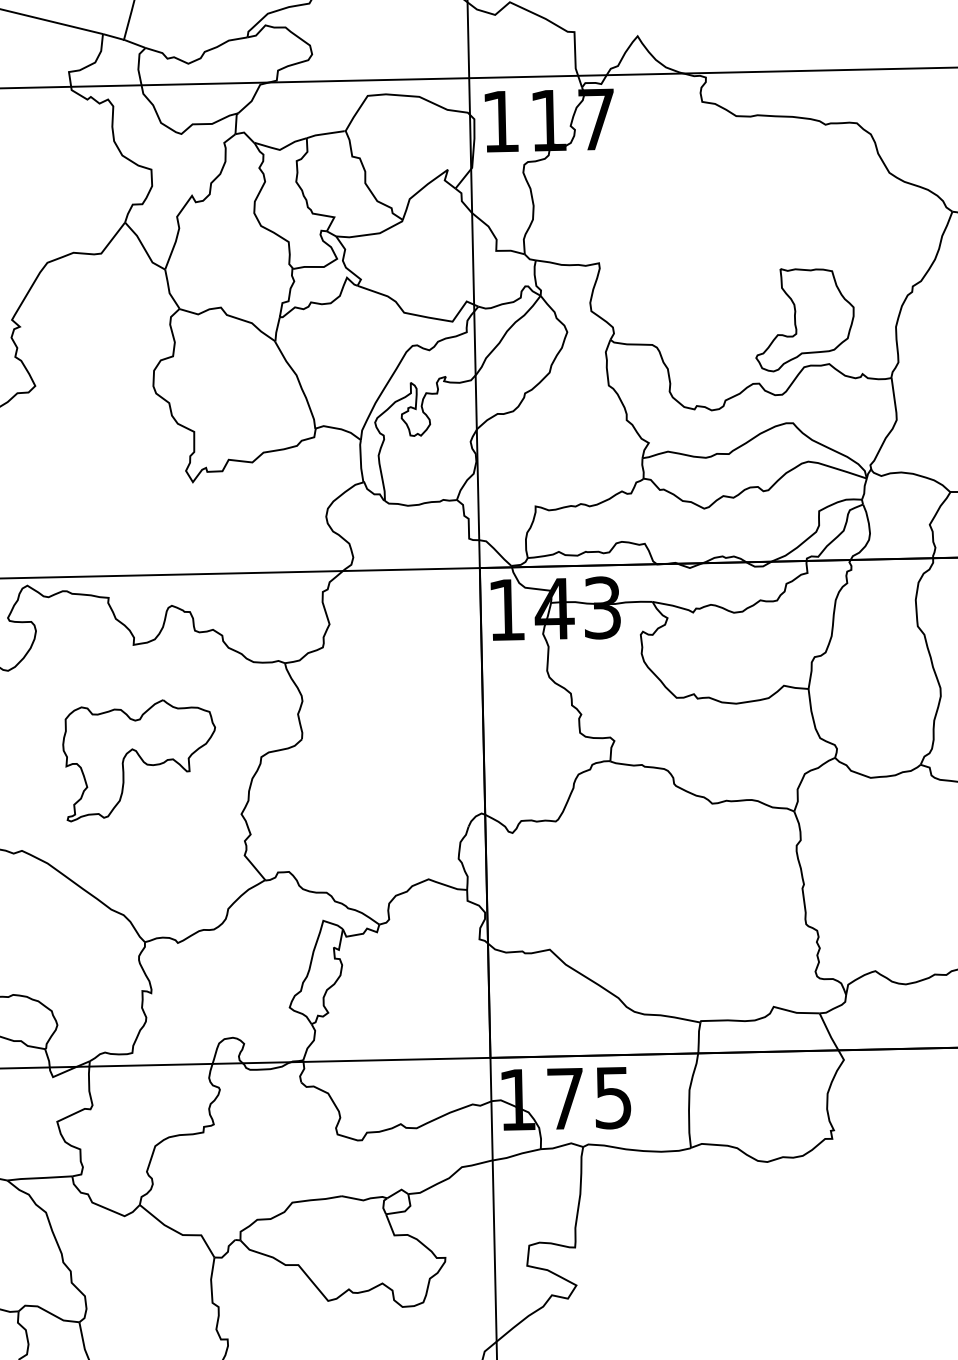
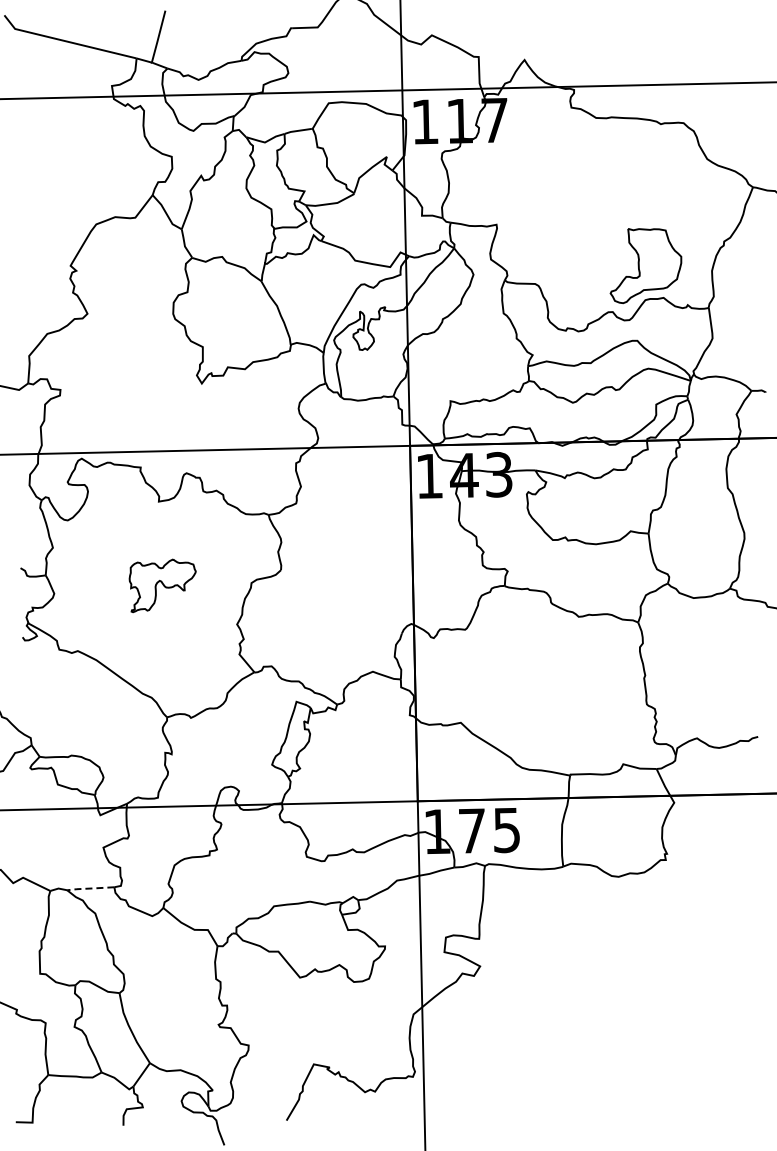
part: (138, 760) -> (162, 585), size x0.6
line: (39, 1178) -> (90, 888), solid -> dashed

